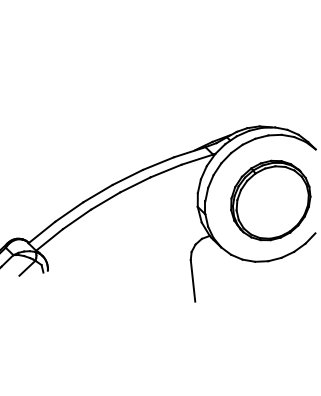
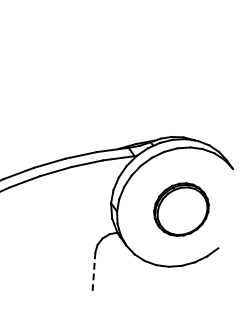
part: (270, 200) -> (181, 209), size x0.7
line: (193, 280) -> (94, 272), solid -> dashed

